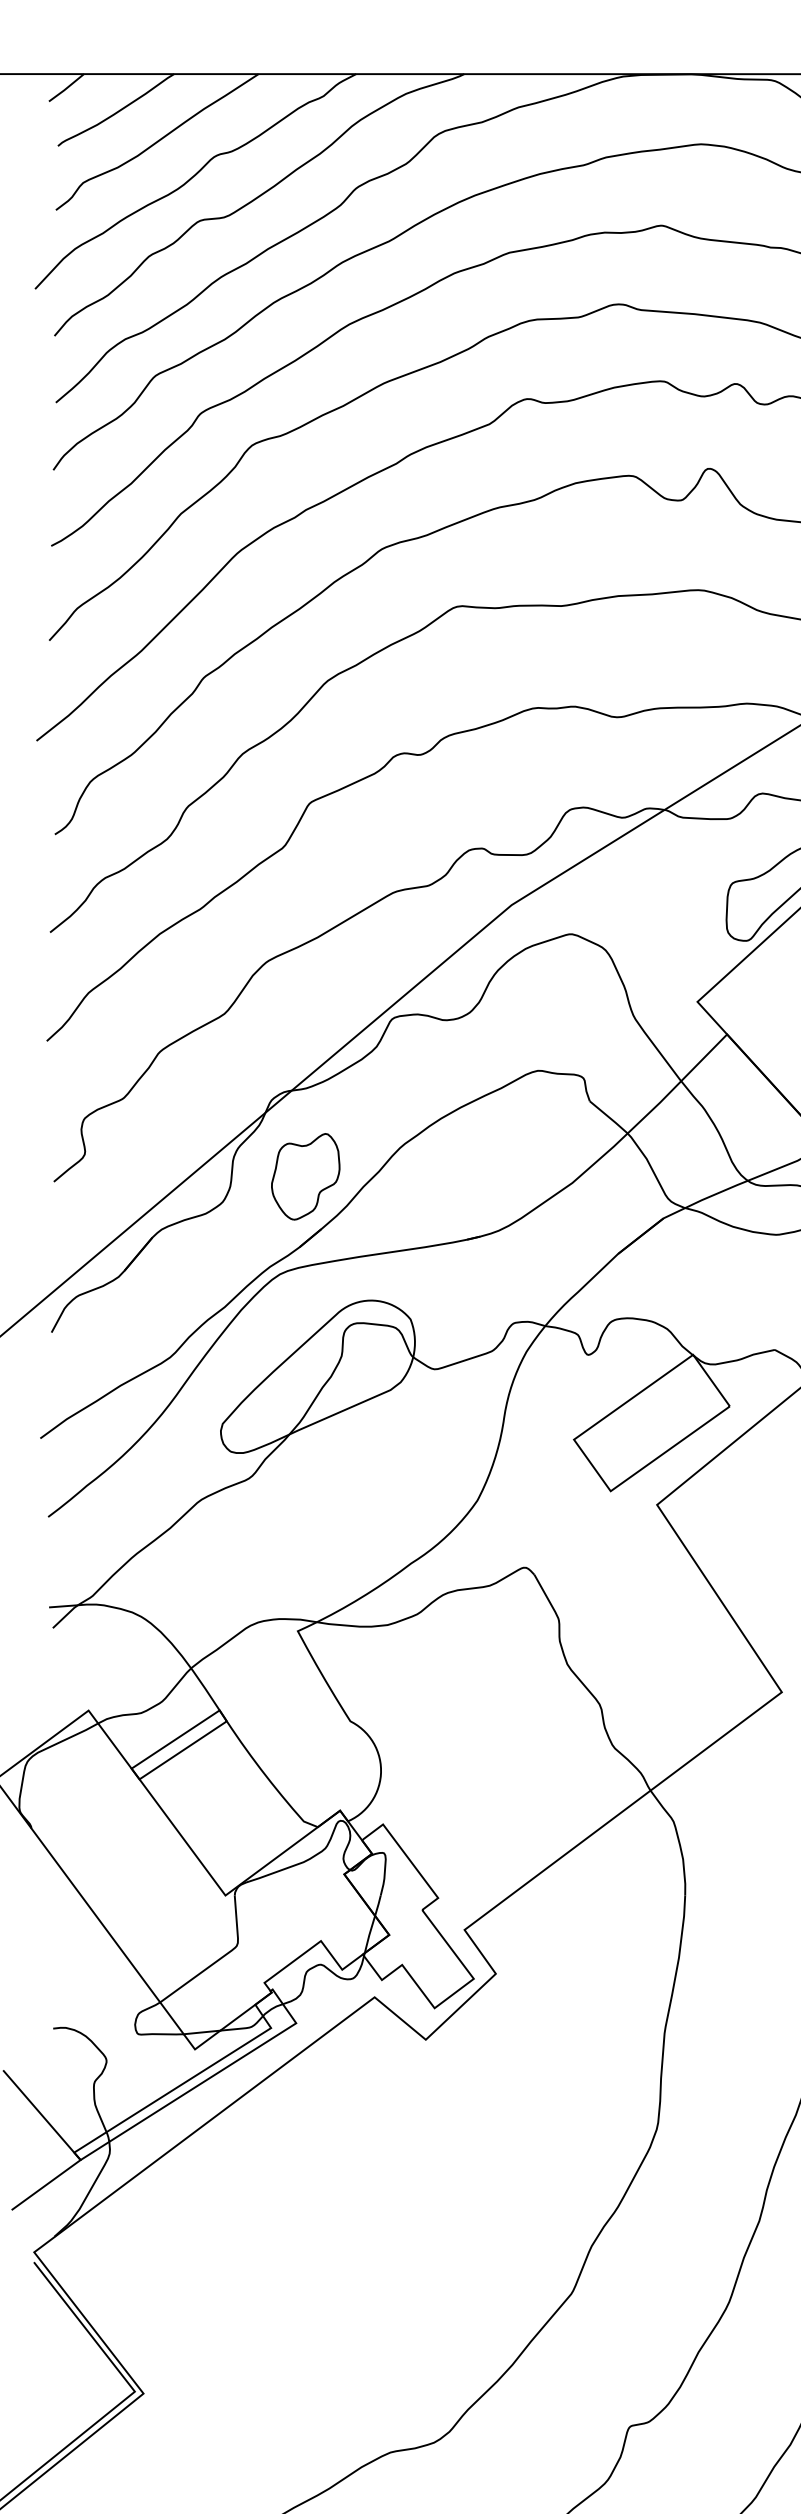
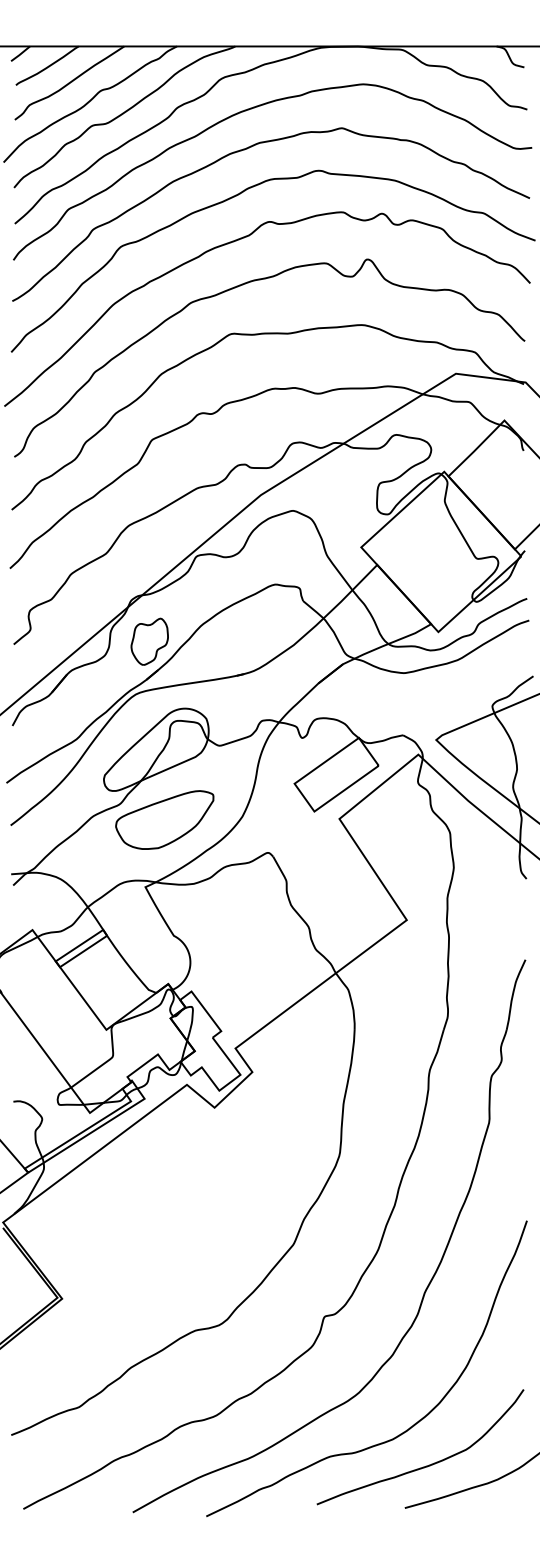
part: (333, 1505) -> (164, 819), added

